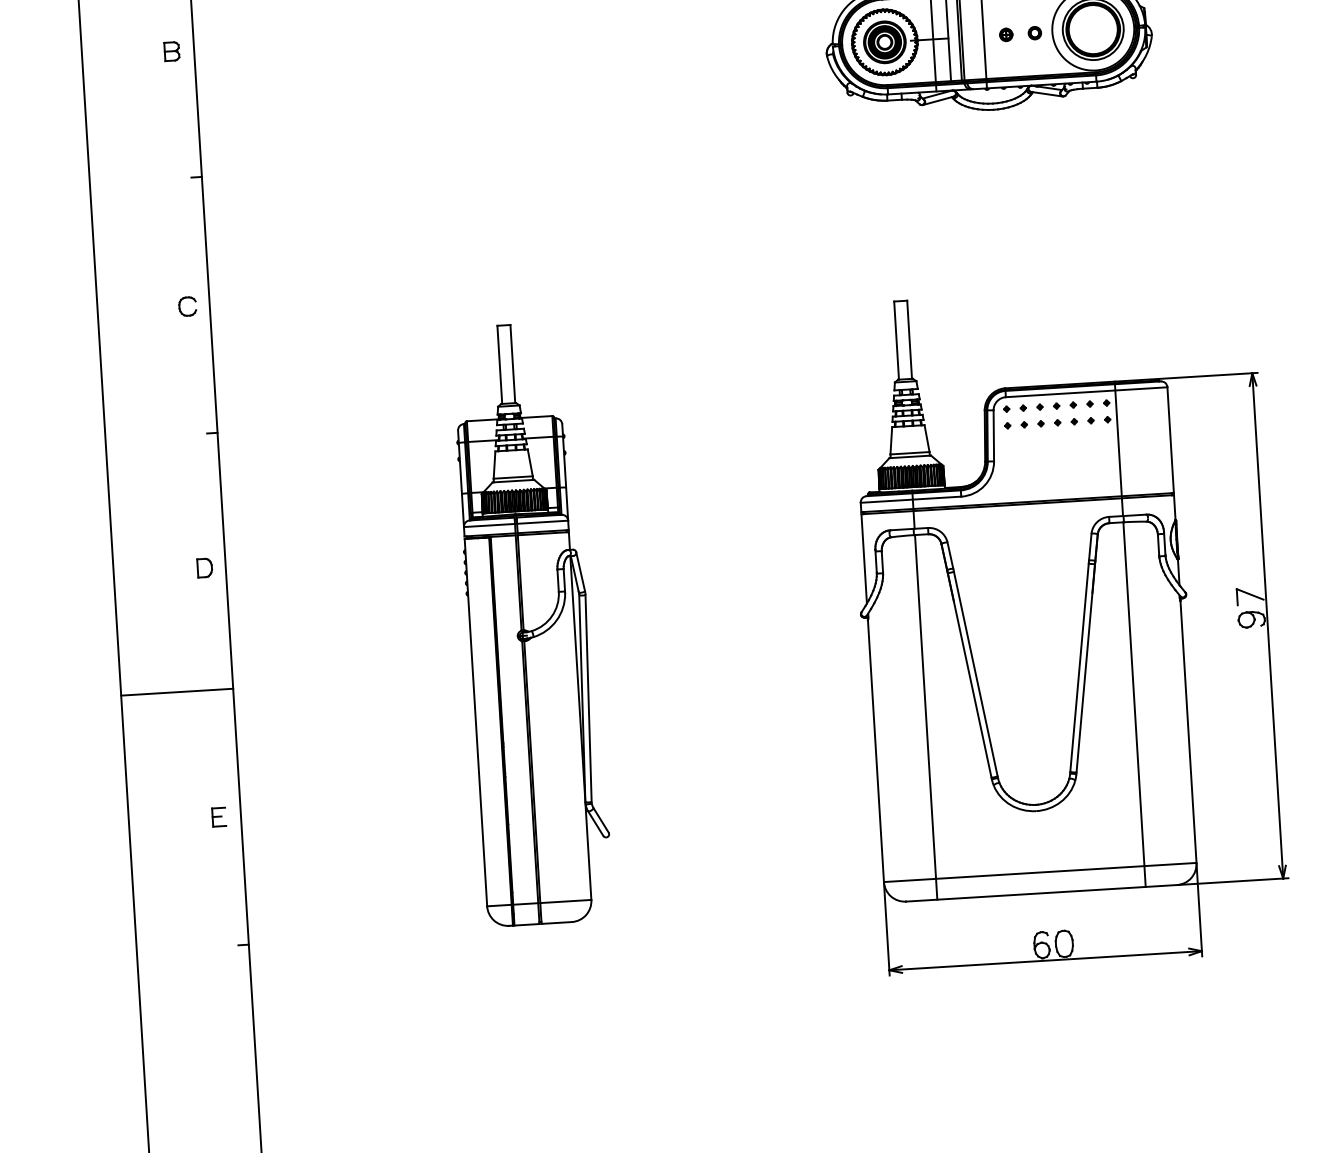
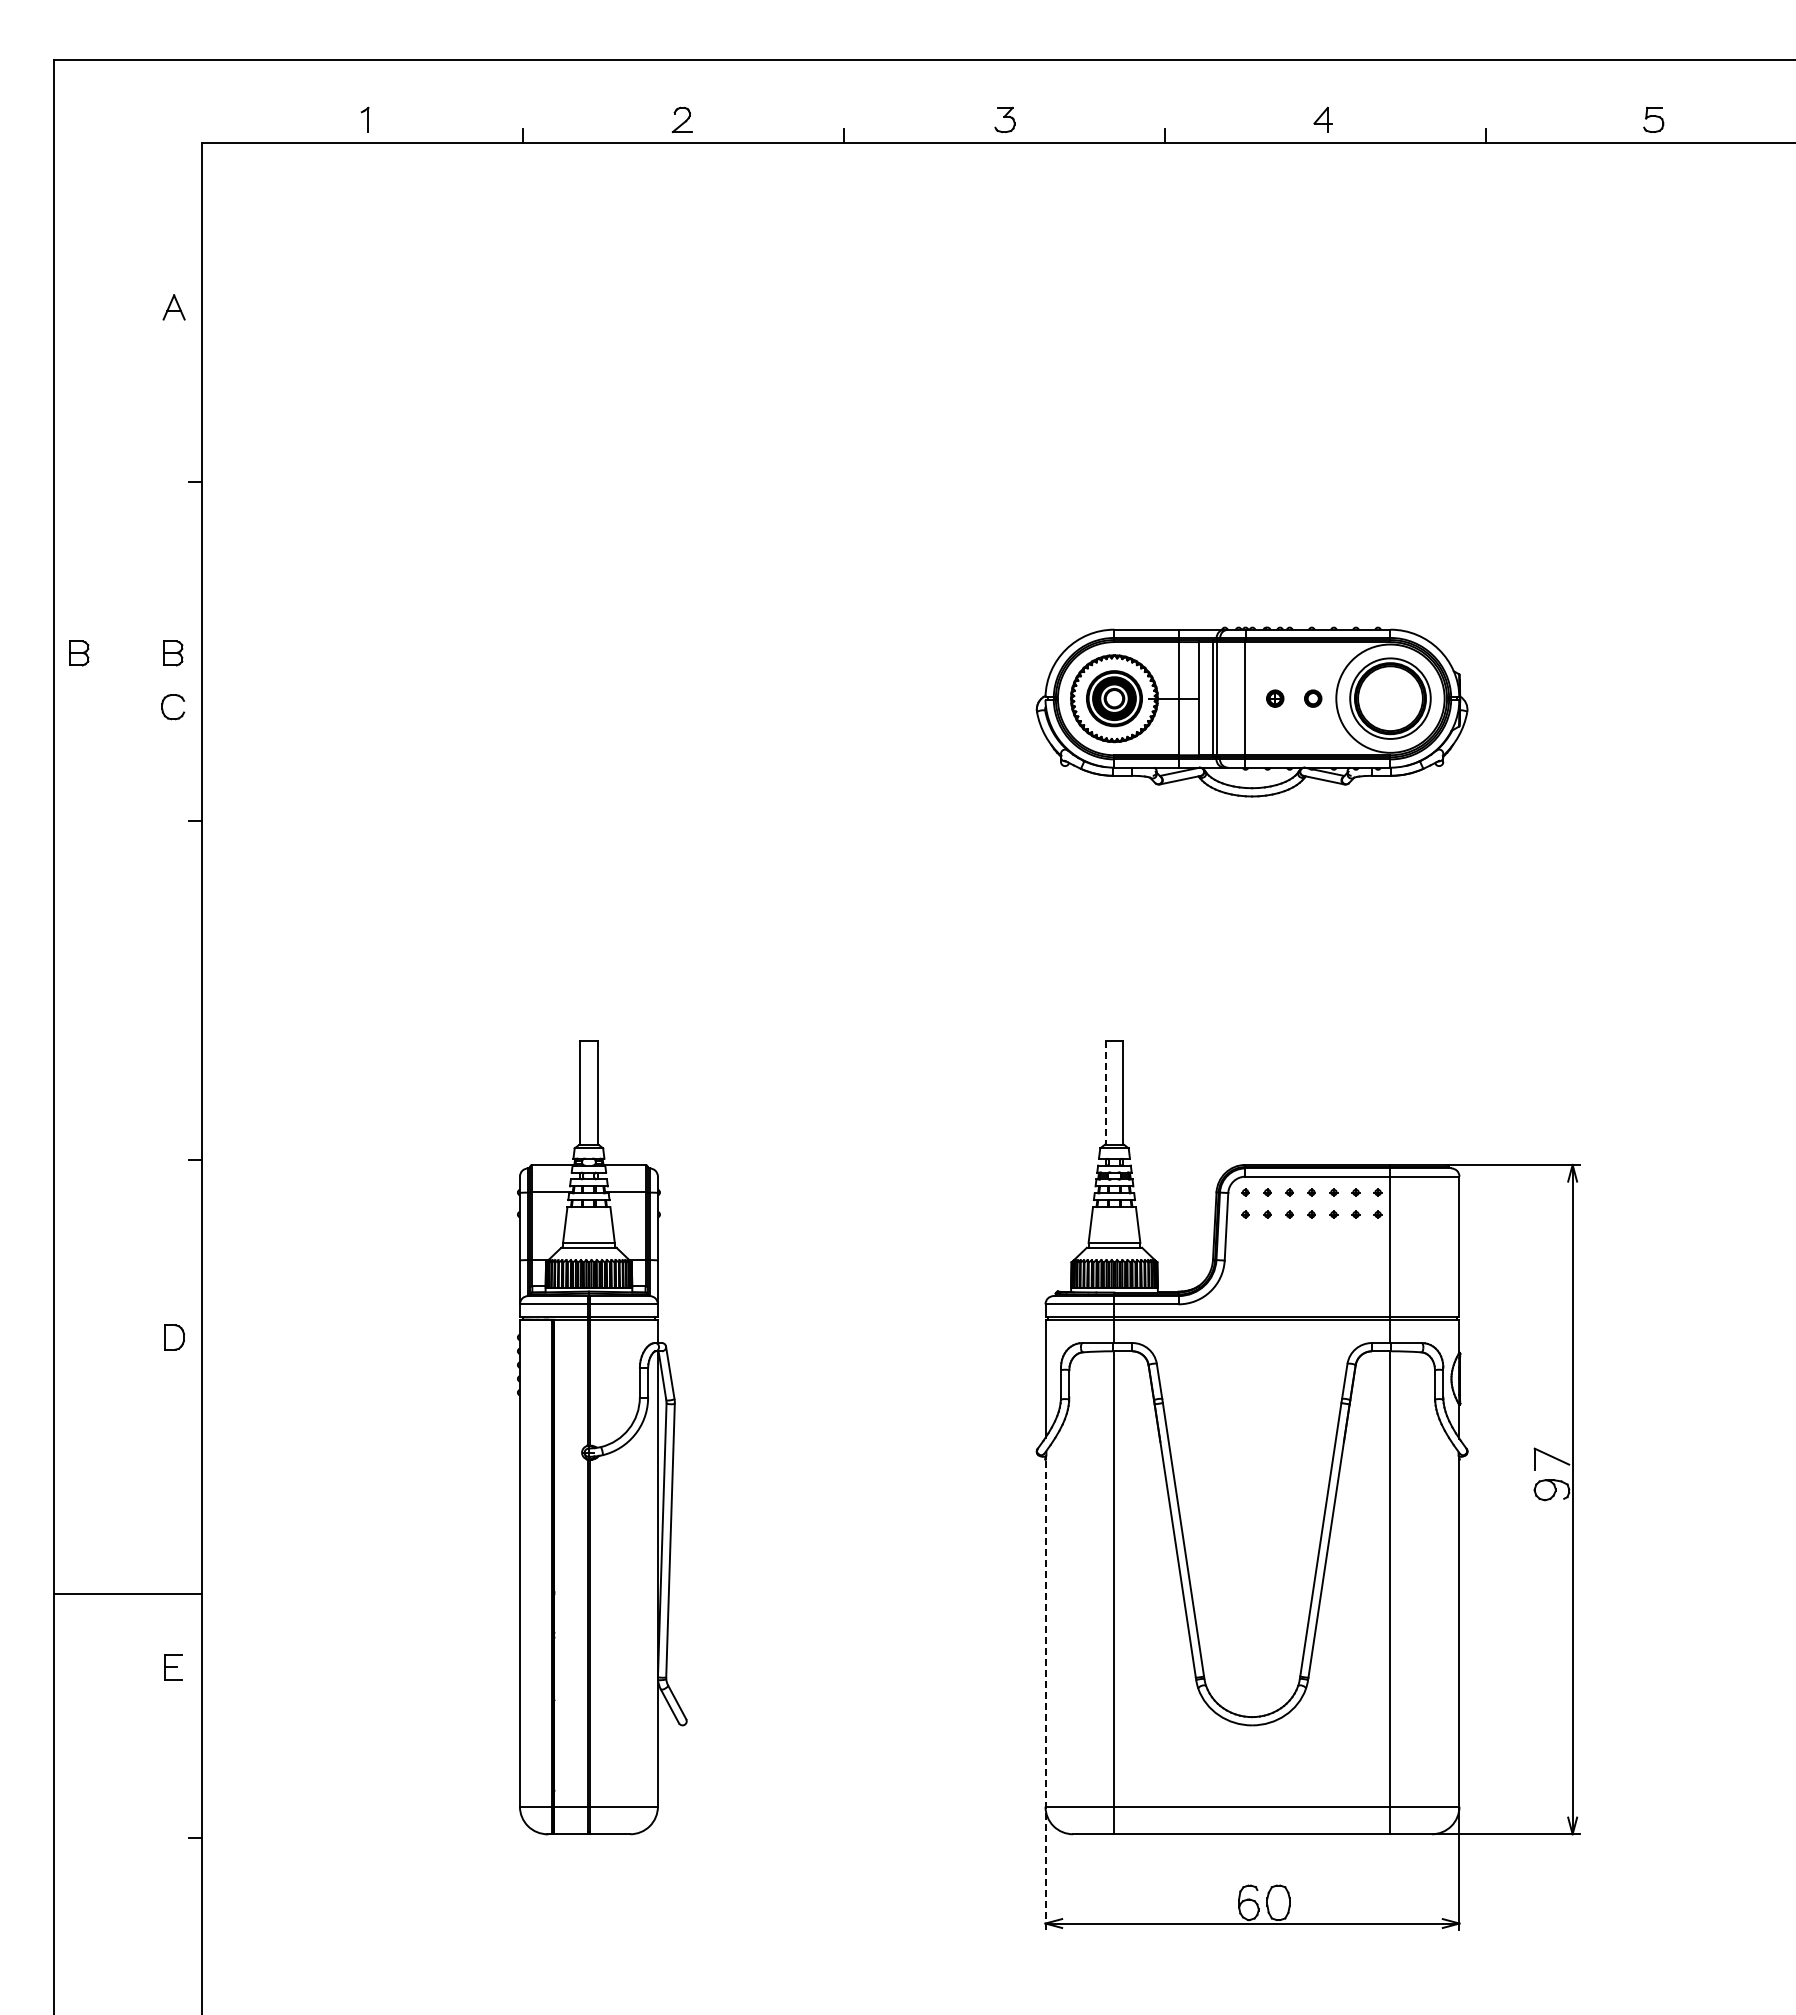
part: (101, 56) -> (79, 653), added
part: (180, 308) -> (163, 709), moved
line: (896, 340) -> (1105, 1093), solid -> dashed
line: (177, 692) -> (128, 1594), moved
line: (878, 797) -> (1045, 1694), solid -> dashed

